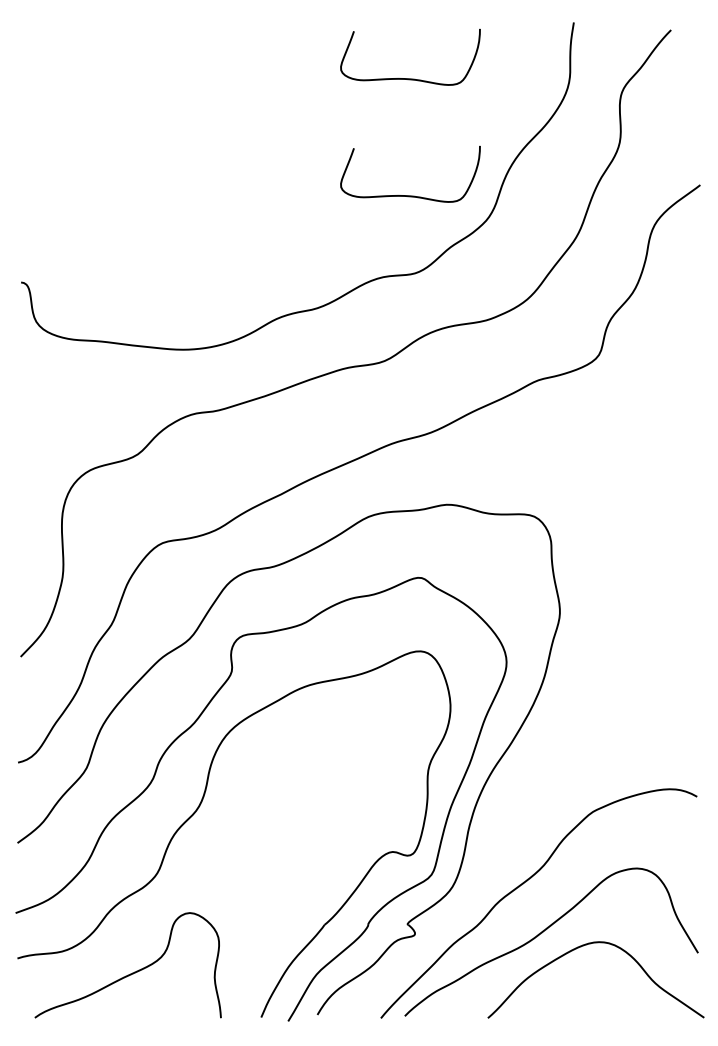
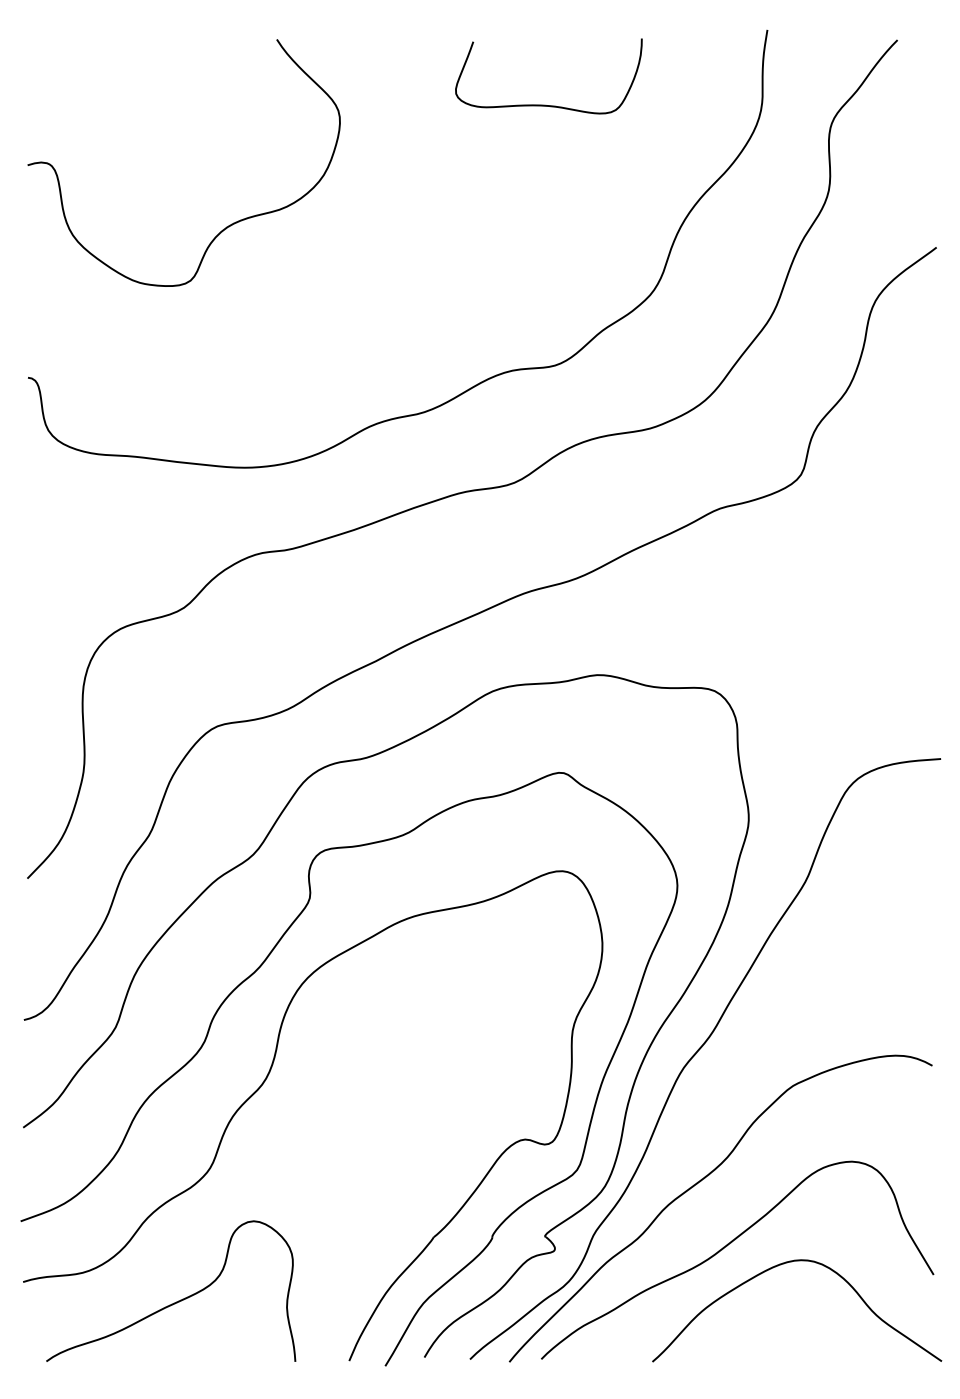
curve: (170, 168) -> (227, 225), added
curve: (410, 195) -> (548, 261), removed
curve: (522, 786) -> (698, 1051), added

